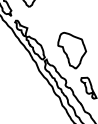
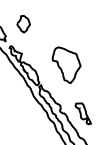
part: (72, 49) -> (66, 64), moved

